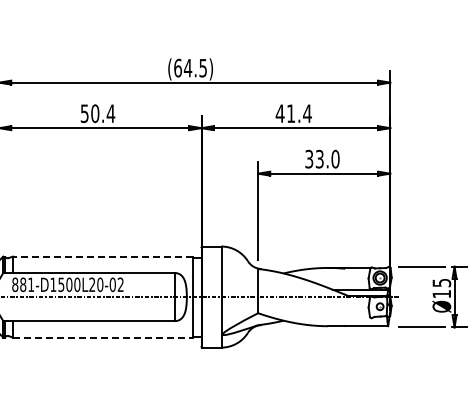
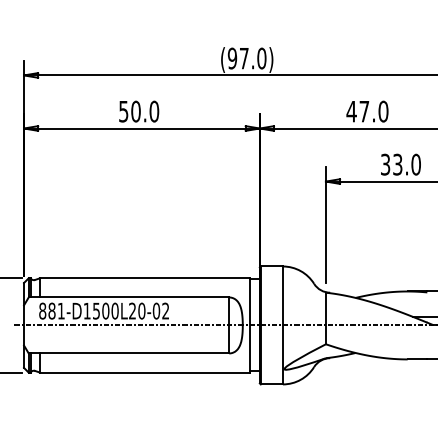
text: (190, 67) -> (247, 57), (64.5) -> (97.0)
text: (110, 113) -> (153, 111), 50.4 -> 50.0
text: (299, 113) -> (374, 111), 41.4 -> 47.0
line: (102, 256) -> (144, 278), dashed -> solid
line: (103, 337) -> (145, 372), dashed -> solid

